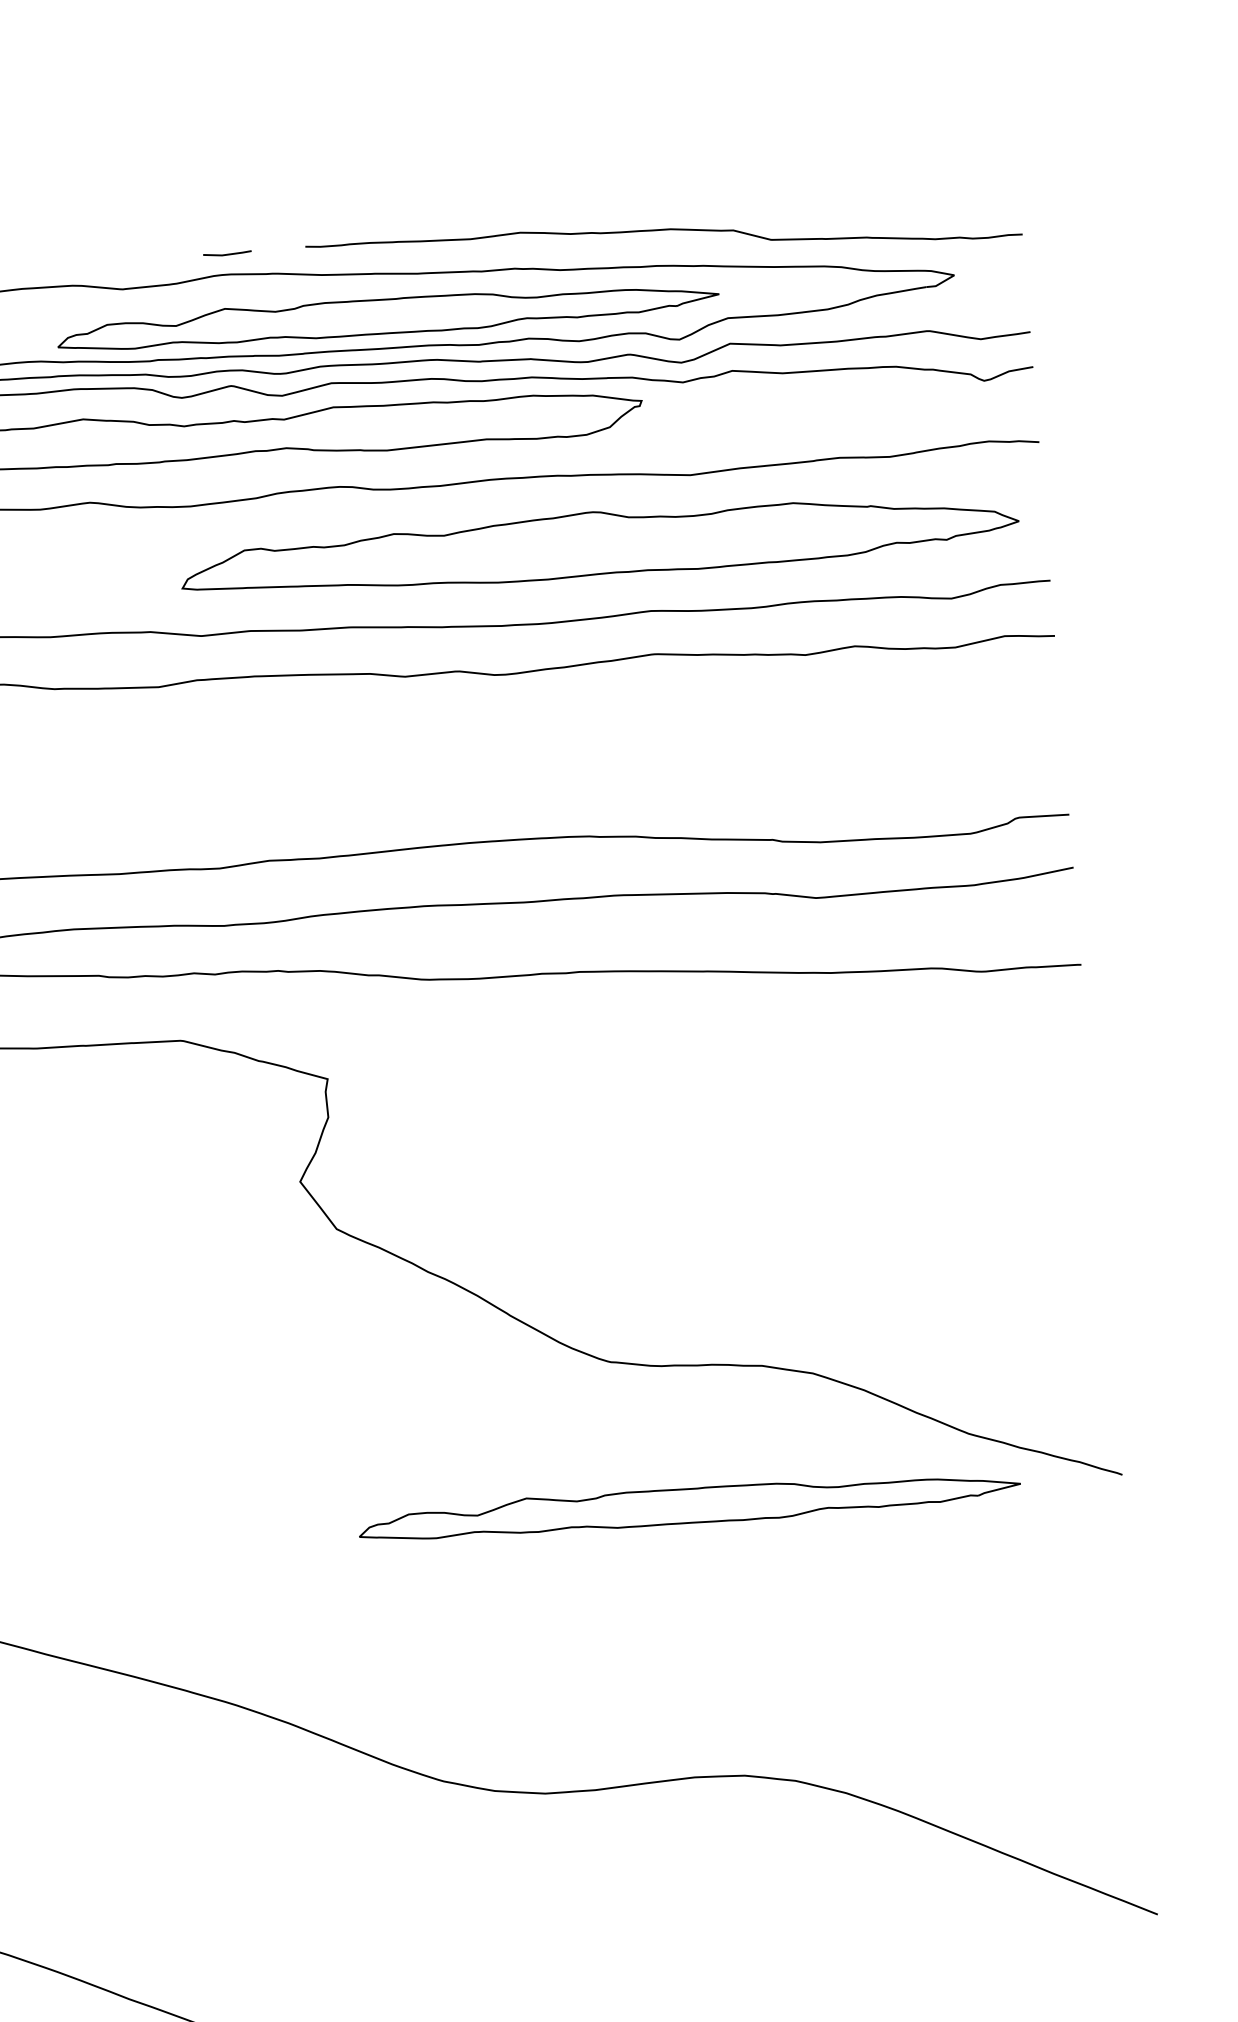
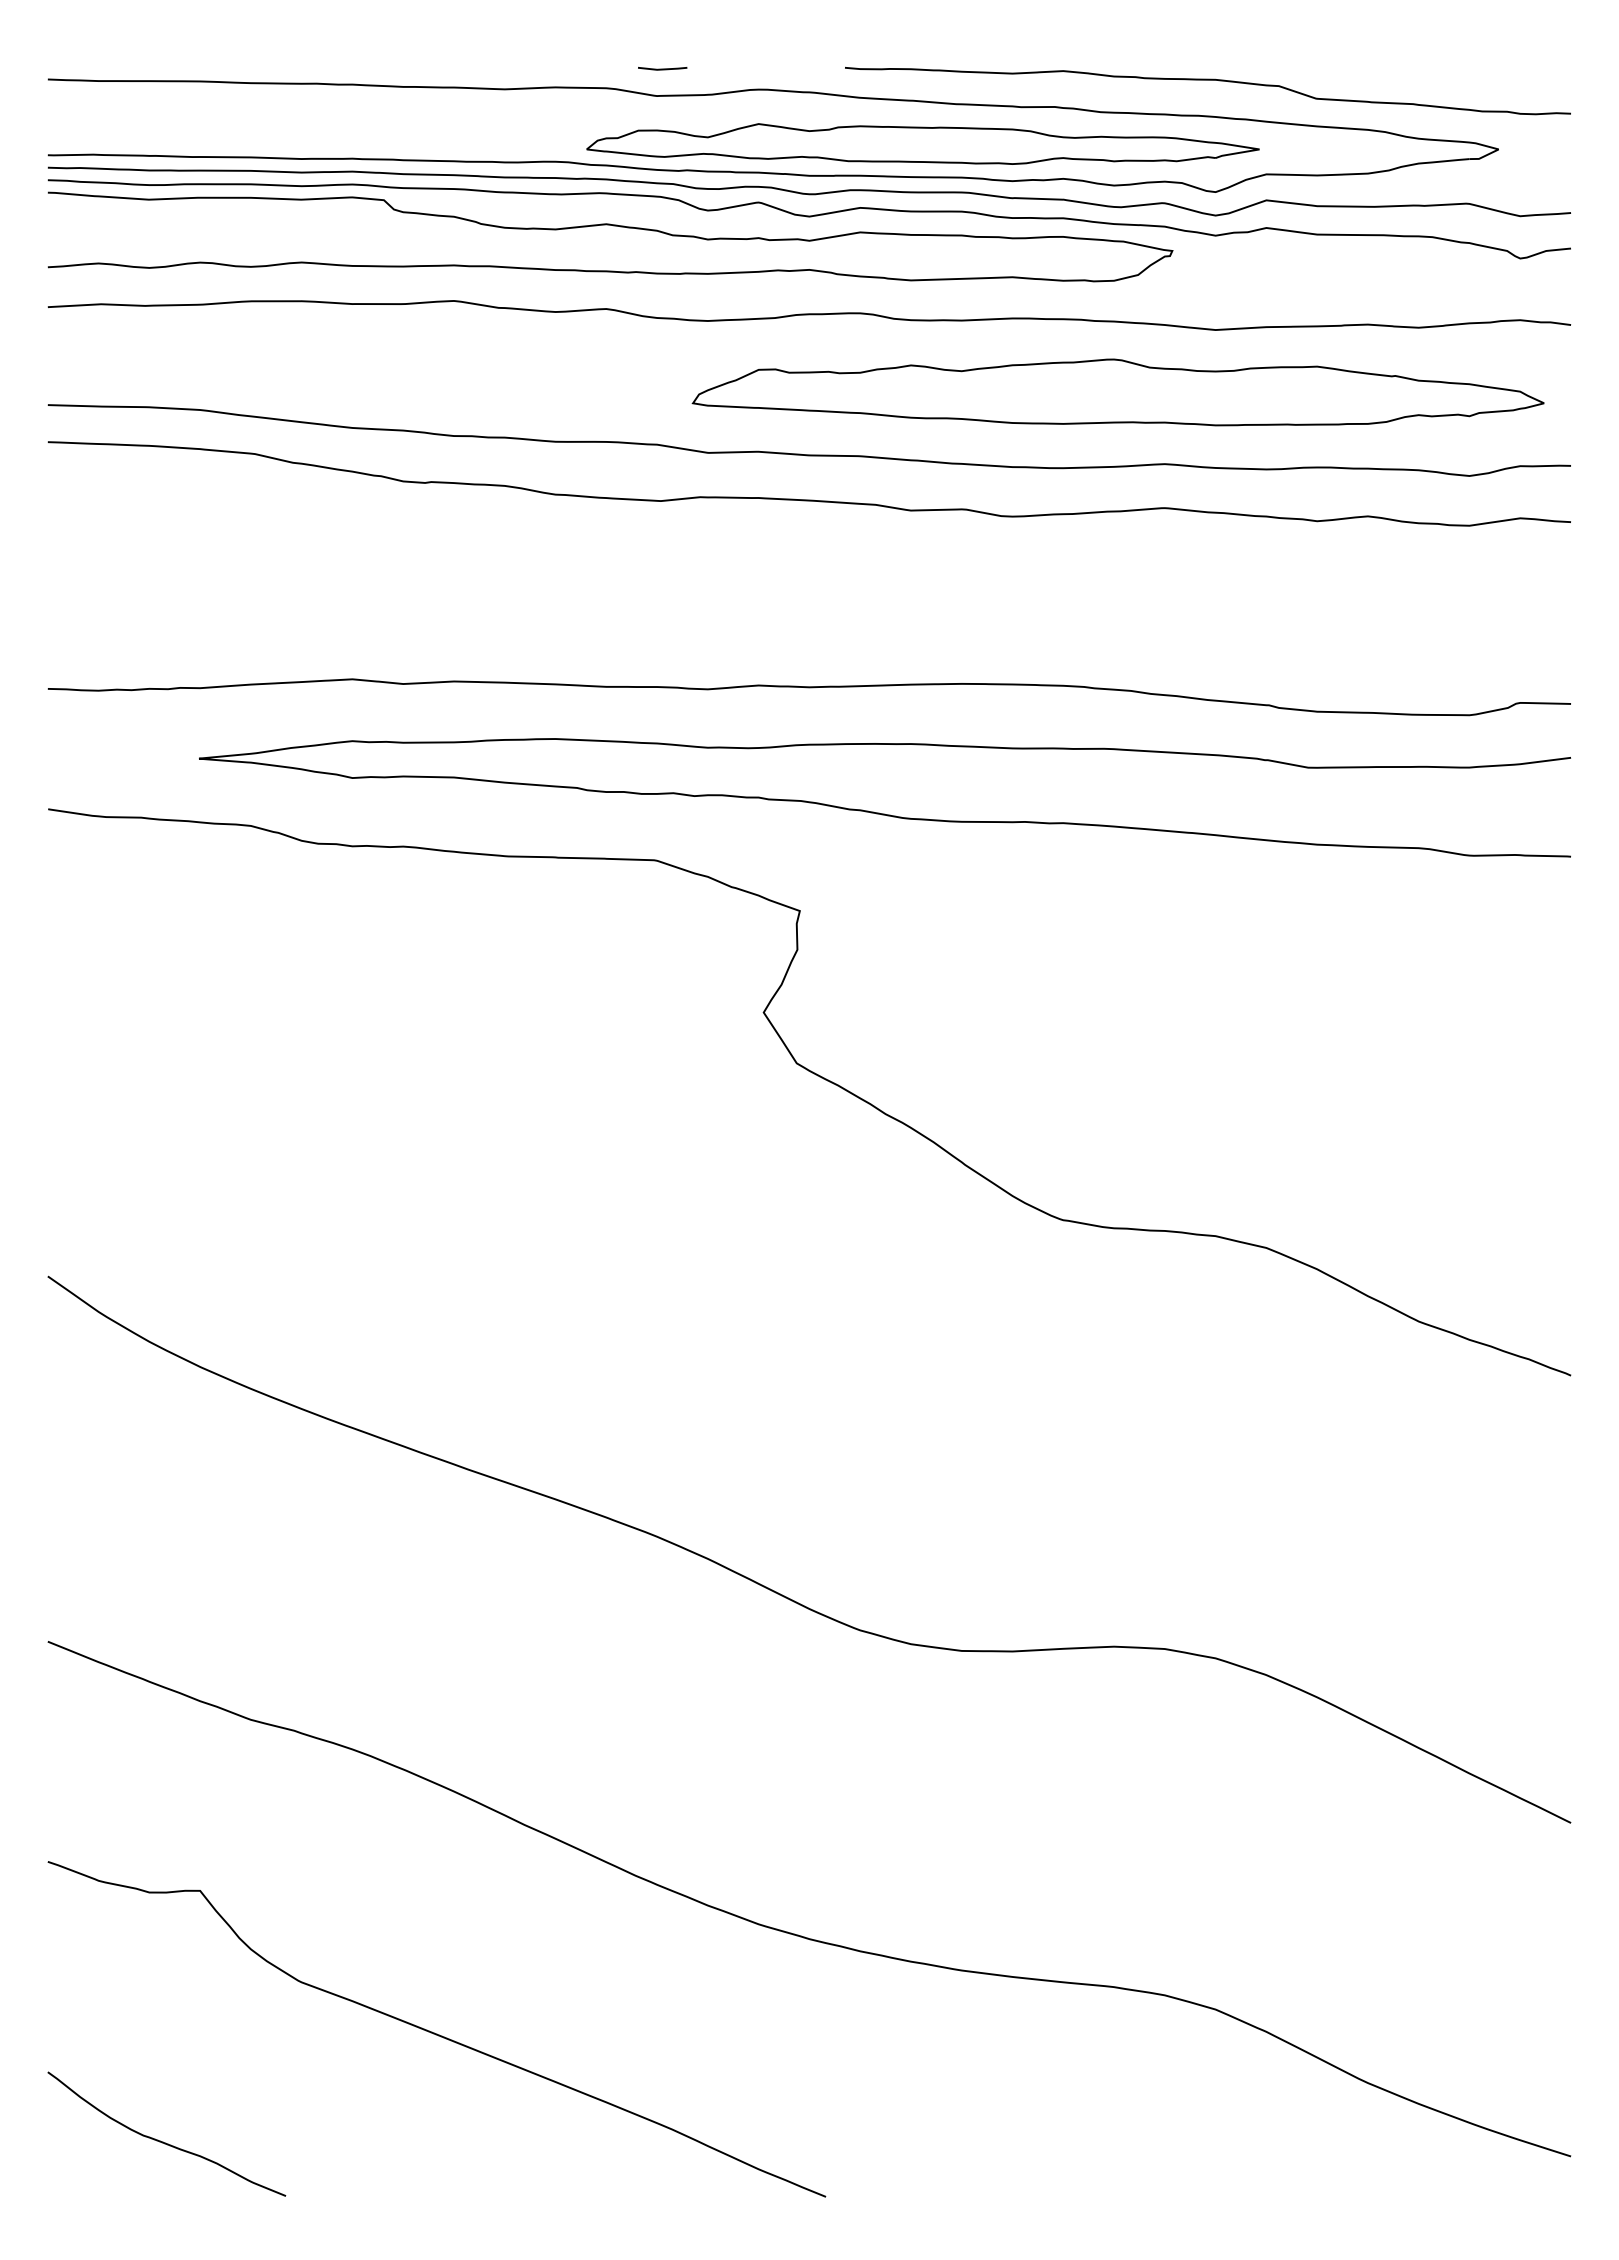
line: (227, 253) -> (662, 68), moved
part: (689, 1504) -> (1130, 1370), removed

